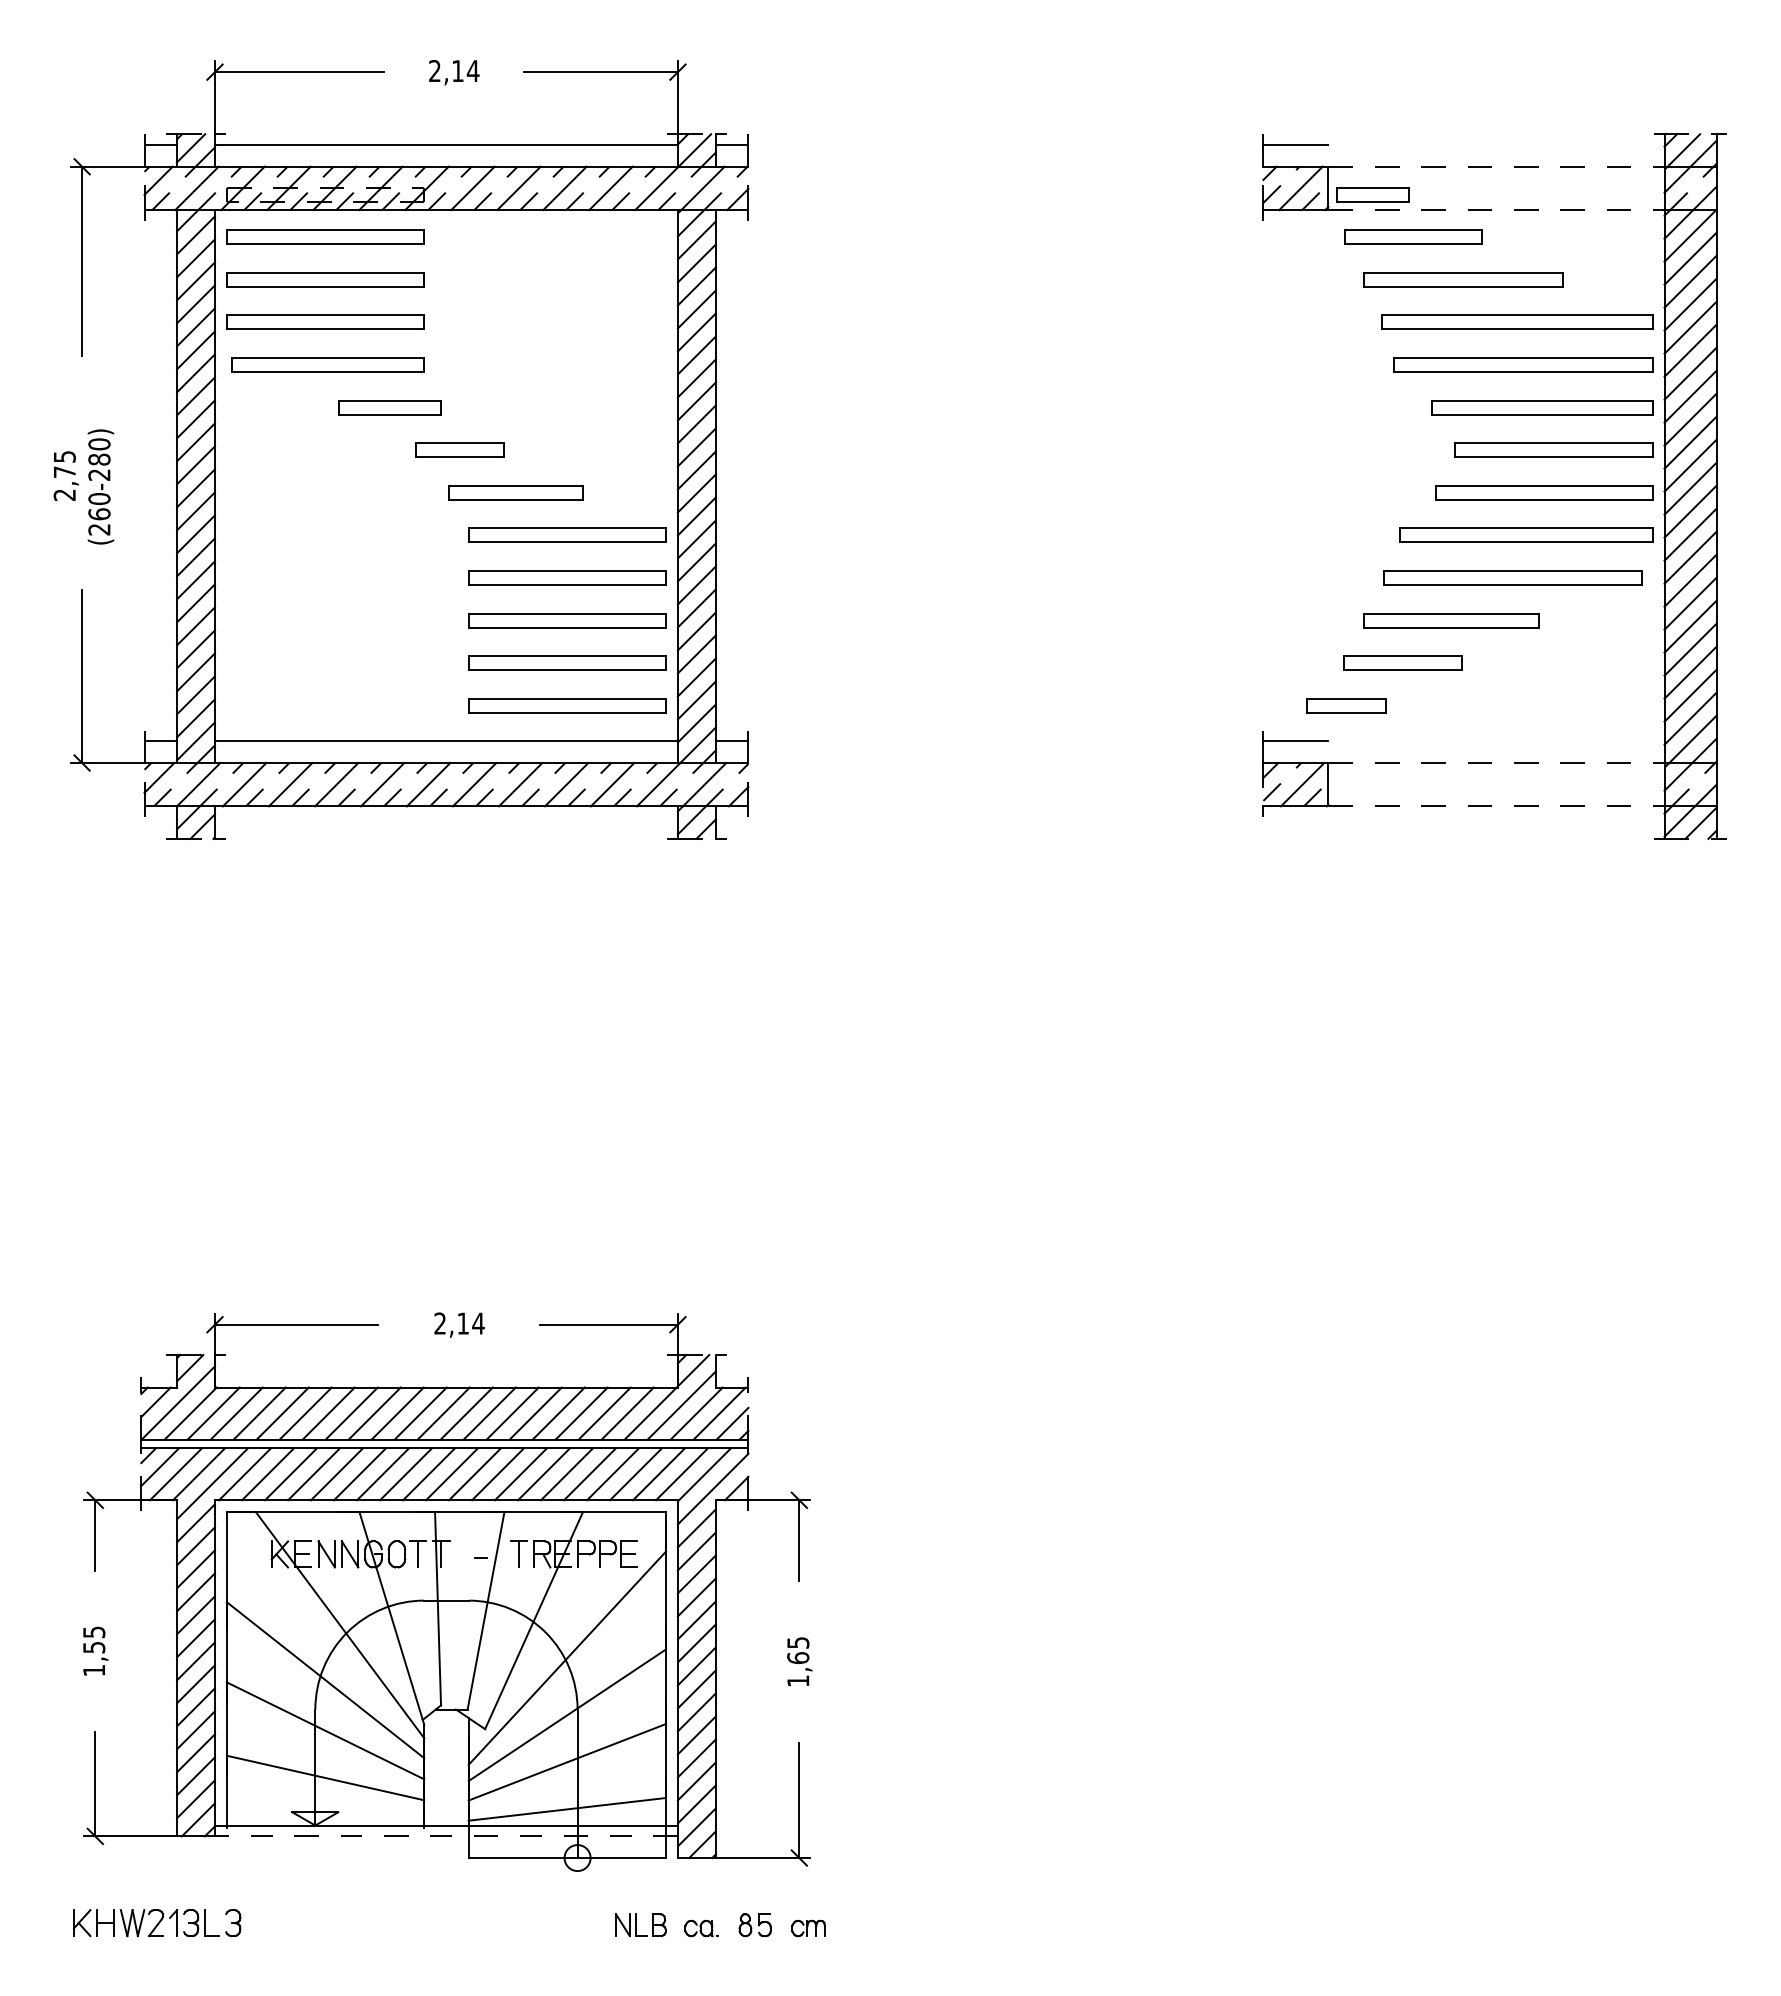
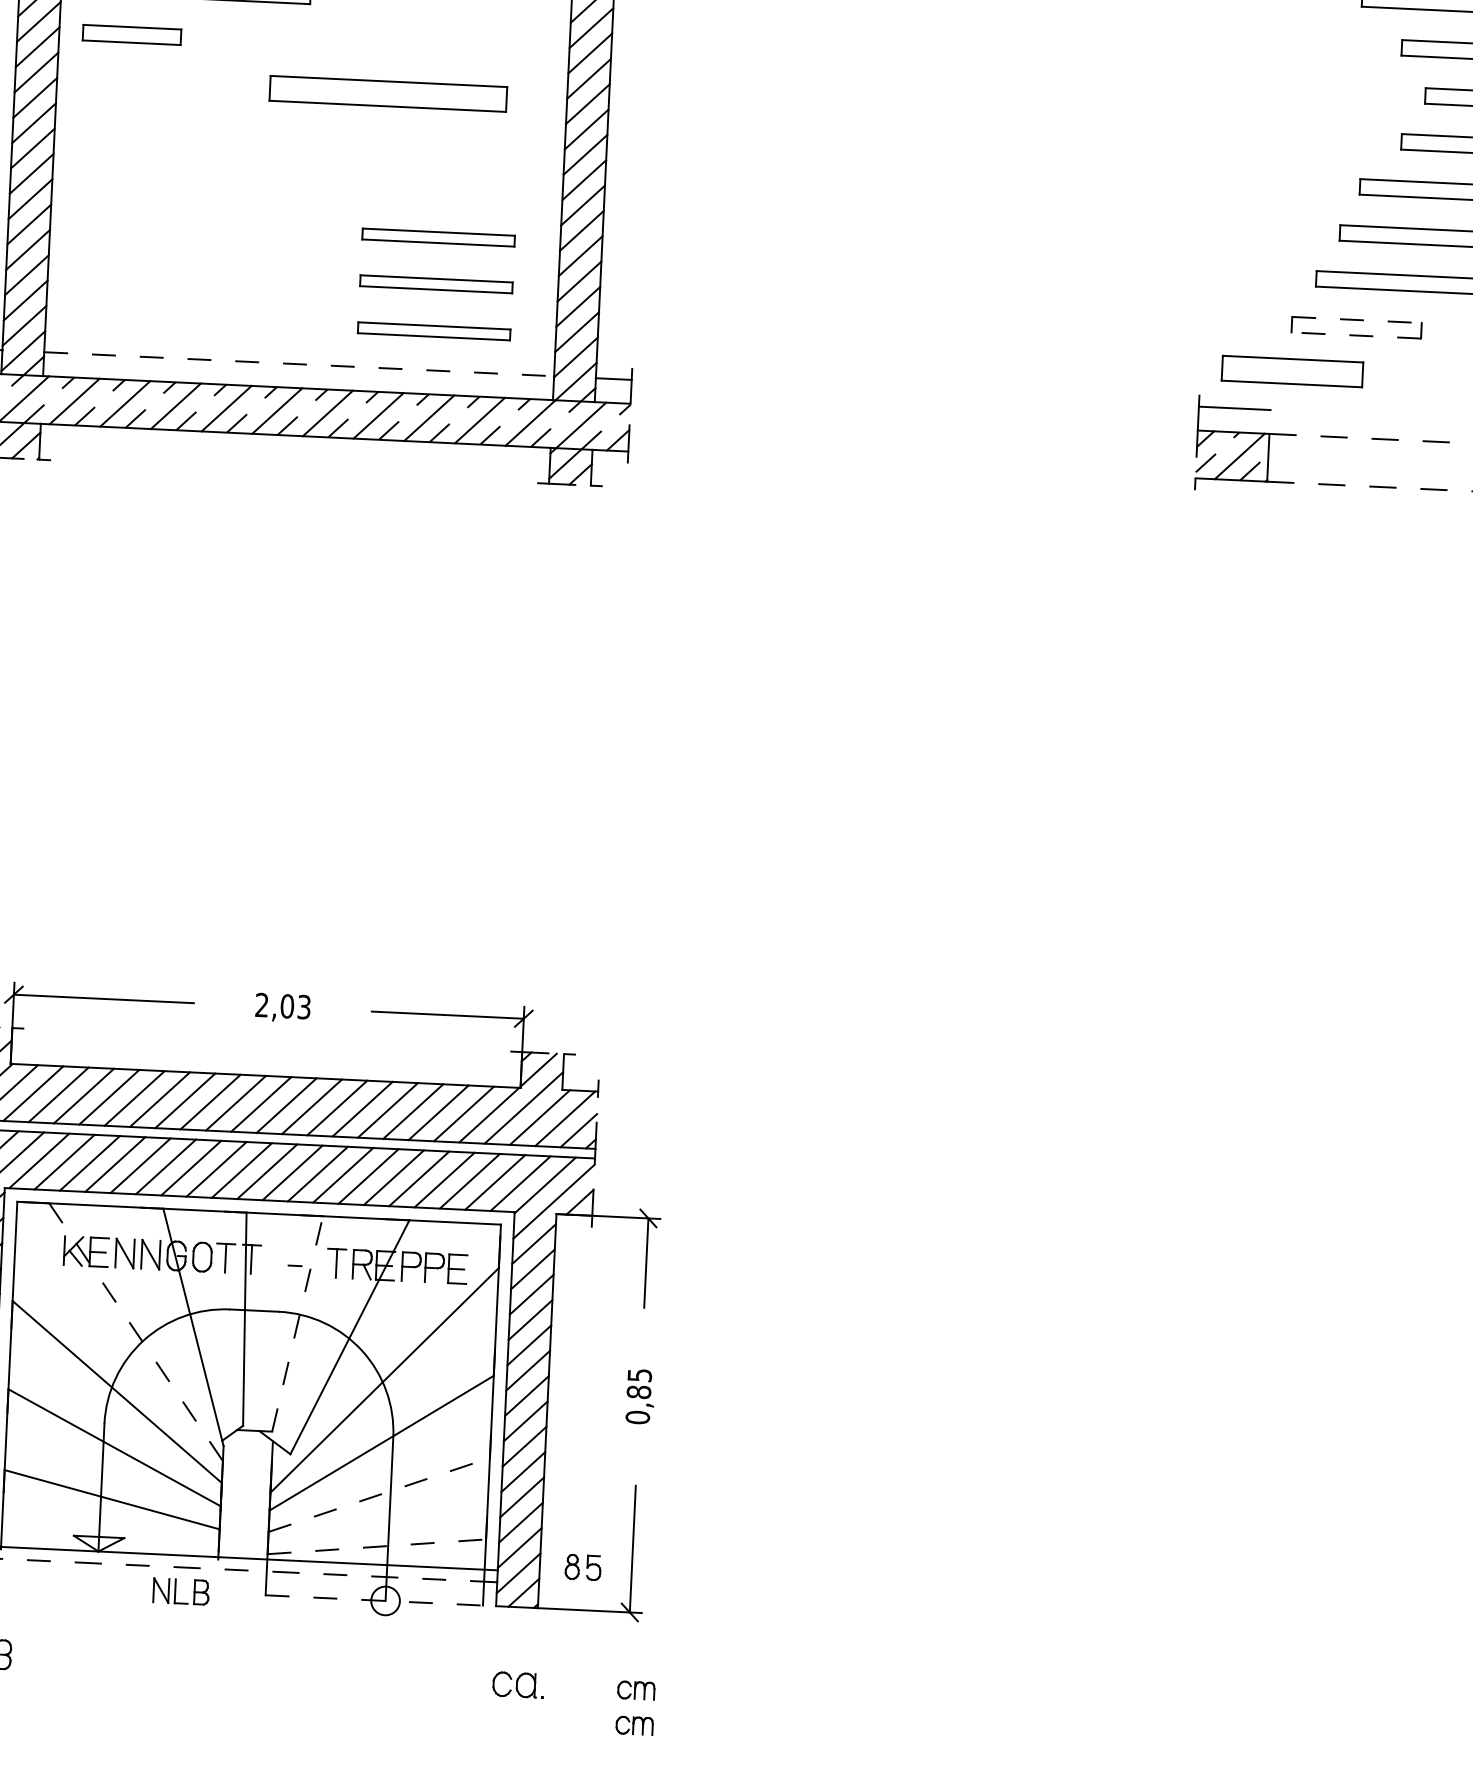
part: (459, 449) -> (131, 34), moved
part: (515, 492) -> (388, 93), size x1.6
part: (567, 534) -> (443, 142), removed
part: (567, 577) -> (440, 190), removed
part: (567, 620) -> (438, 237), size x0.7
line: (1402, 656) -> (1356, 320), solid -> dashed
part: (567, 662) -> (436, 283), size x0.7
line: (1402, 670) -> (1355, 335), solid -> dashed
part: (567, 705) -> (434, 331), size x0.7
part: (1346, 705) -> (1292, 371), size x1.6
line: (446, 741) -> (299, 364), solid -> dashed
text: (470, 1323) -> (295, 1006), 2,14 -> 2,03
line: (486, 1610) -> (298, 1323), solid -> dashed
line: (340, 1625) -> (136, 1332), solid -> dashed
text: (798, 1669) -> (638, 1404), 1,65 -> 0,85
line: (567, 1762) -> (379, 1495), solid -> dashed
line: (567, 1809) -> (376, 1546), solid -> dashed
line: (567, 1858) -> (374, 1600), solid -> dashed
part: (640, 1925) -> (180, 1591), moved
part: (754, 1925) -> (582, 1567), moved
part: (701, 1928) -> (518, 1684), size x1.4
part: (808, 1960) -> (634, 1725), added

